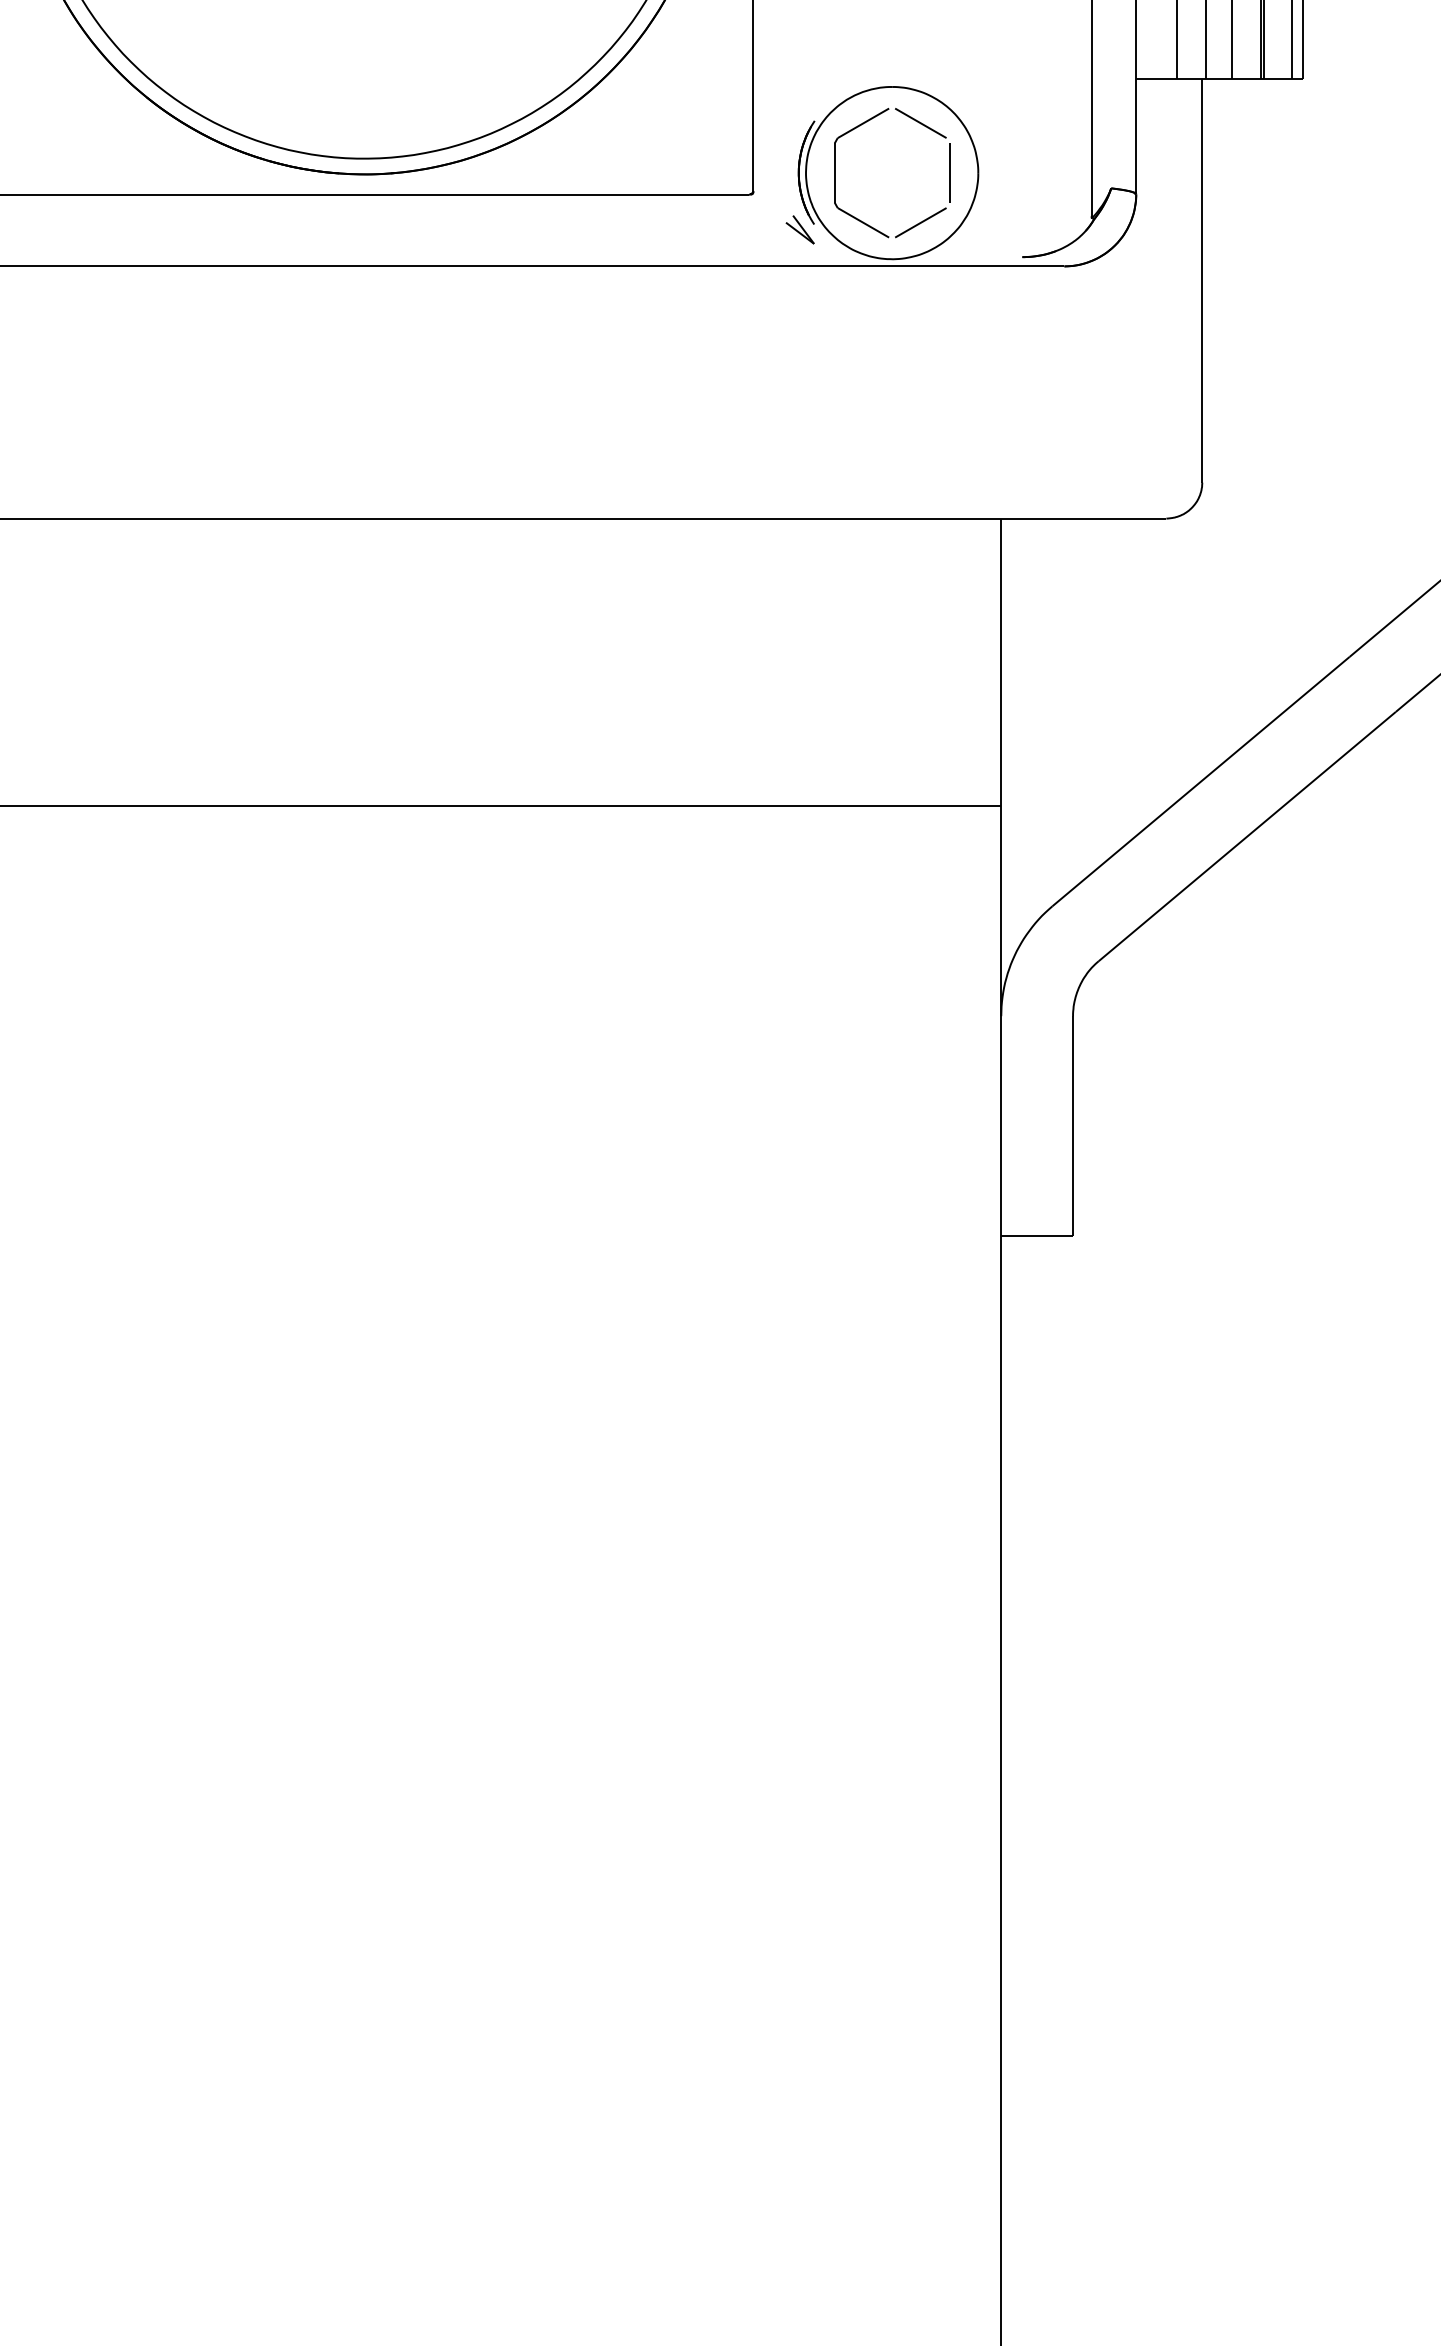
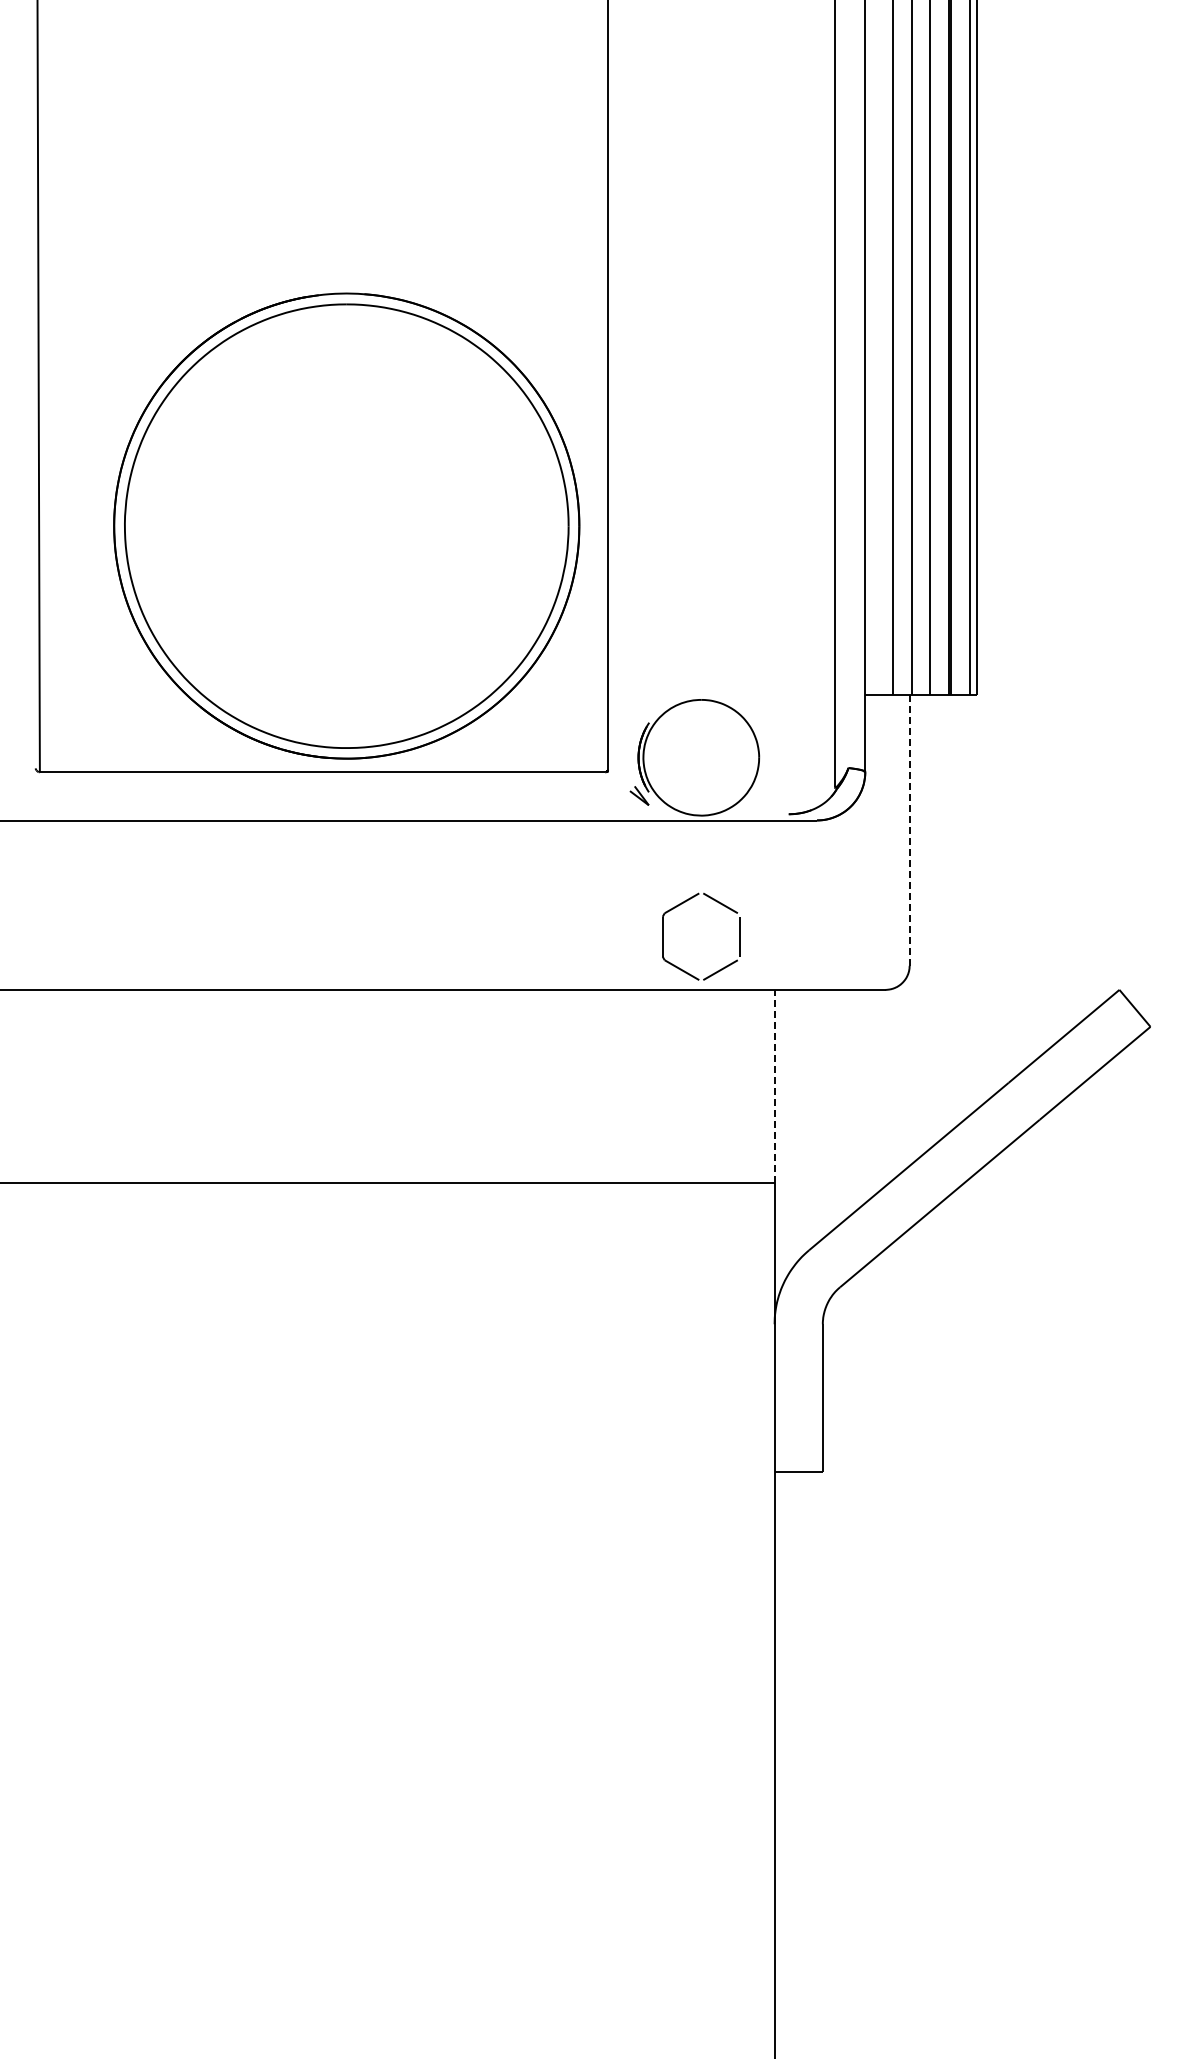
part: (917, 123) -> (718, 903), moved
line: (1202, 281) -> (909, 830), solid -> dashed
line: (1001, 660) -> (774, 1085), solid -> dashed

